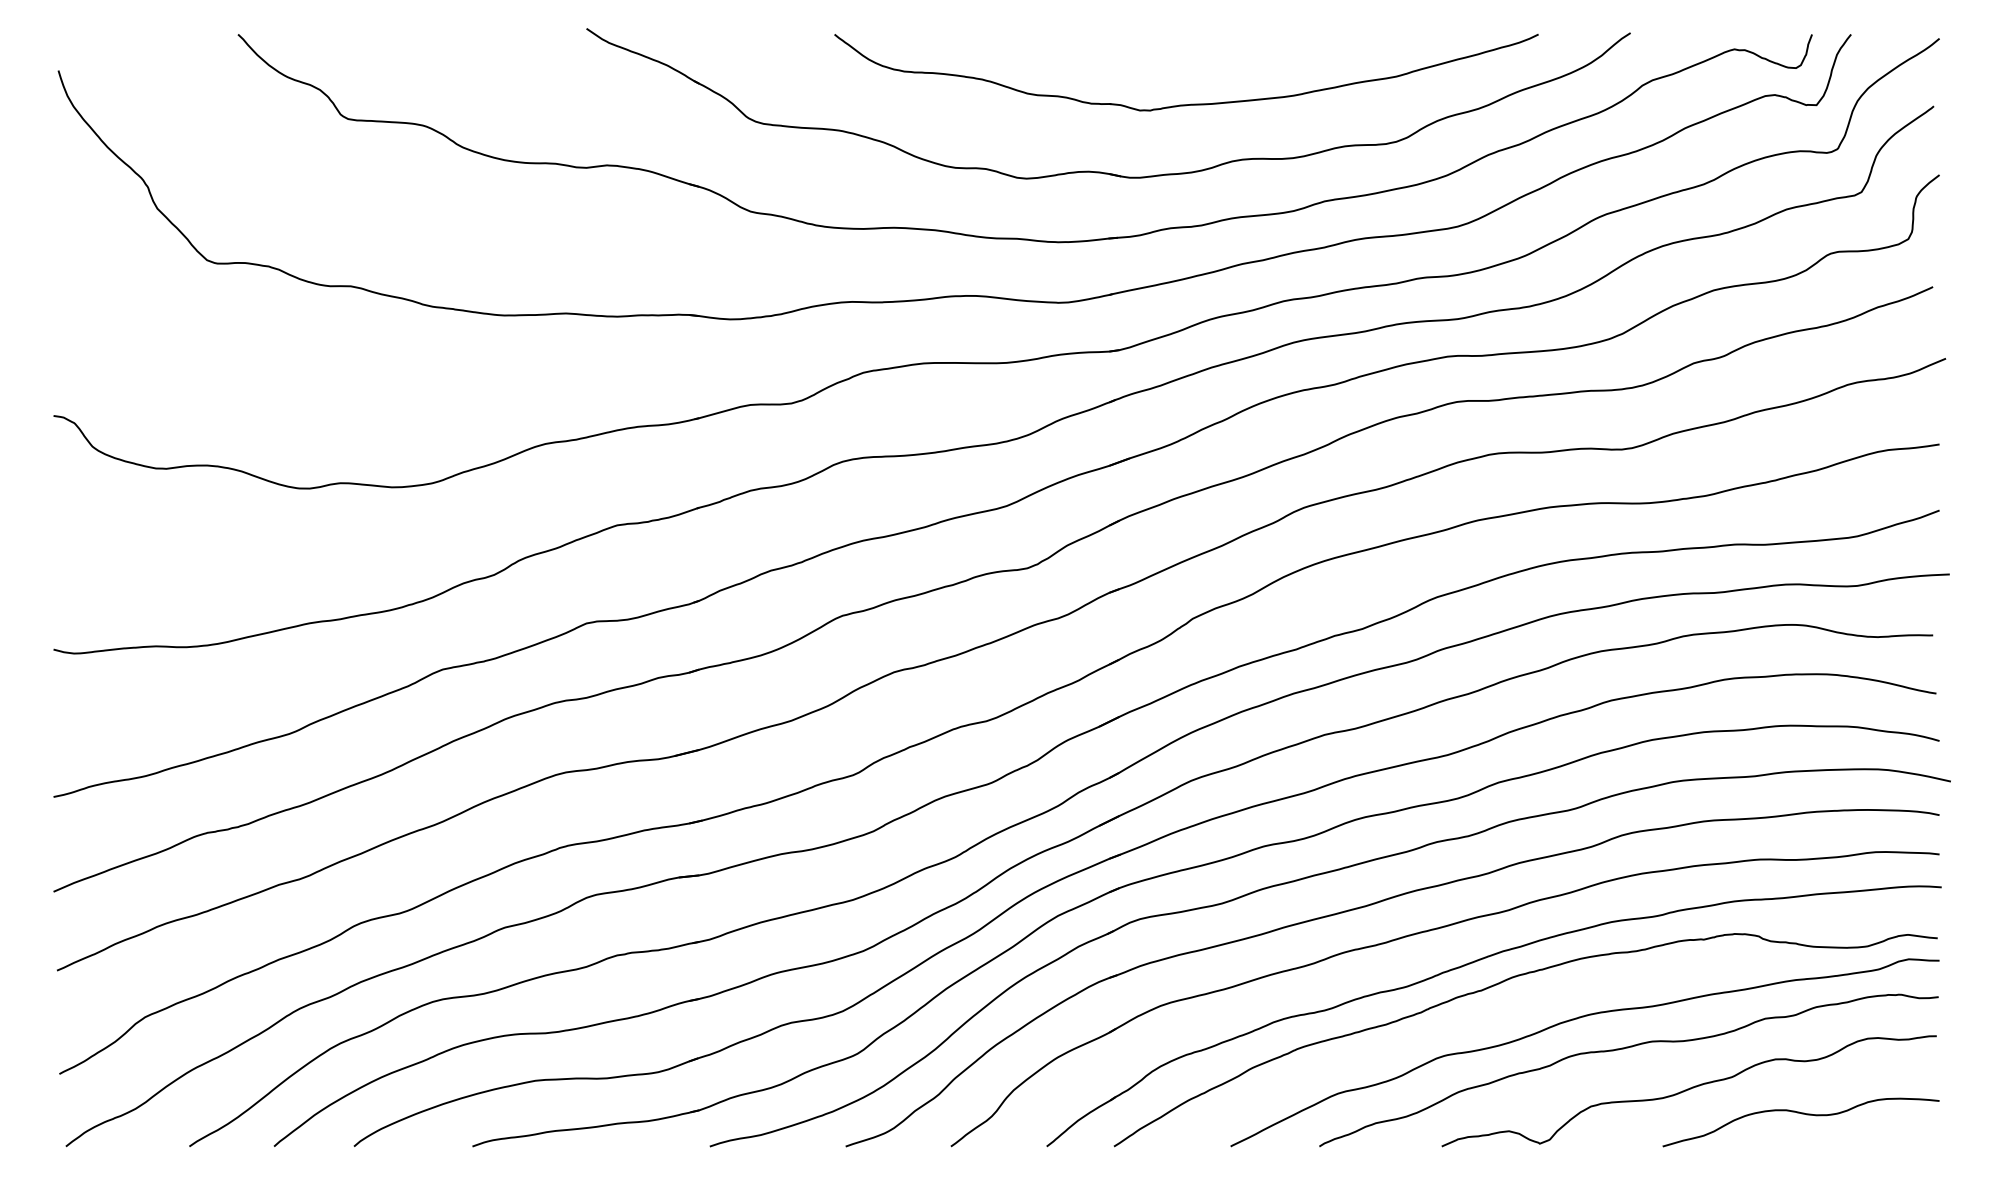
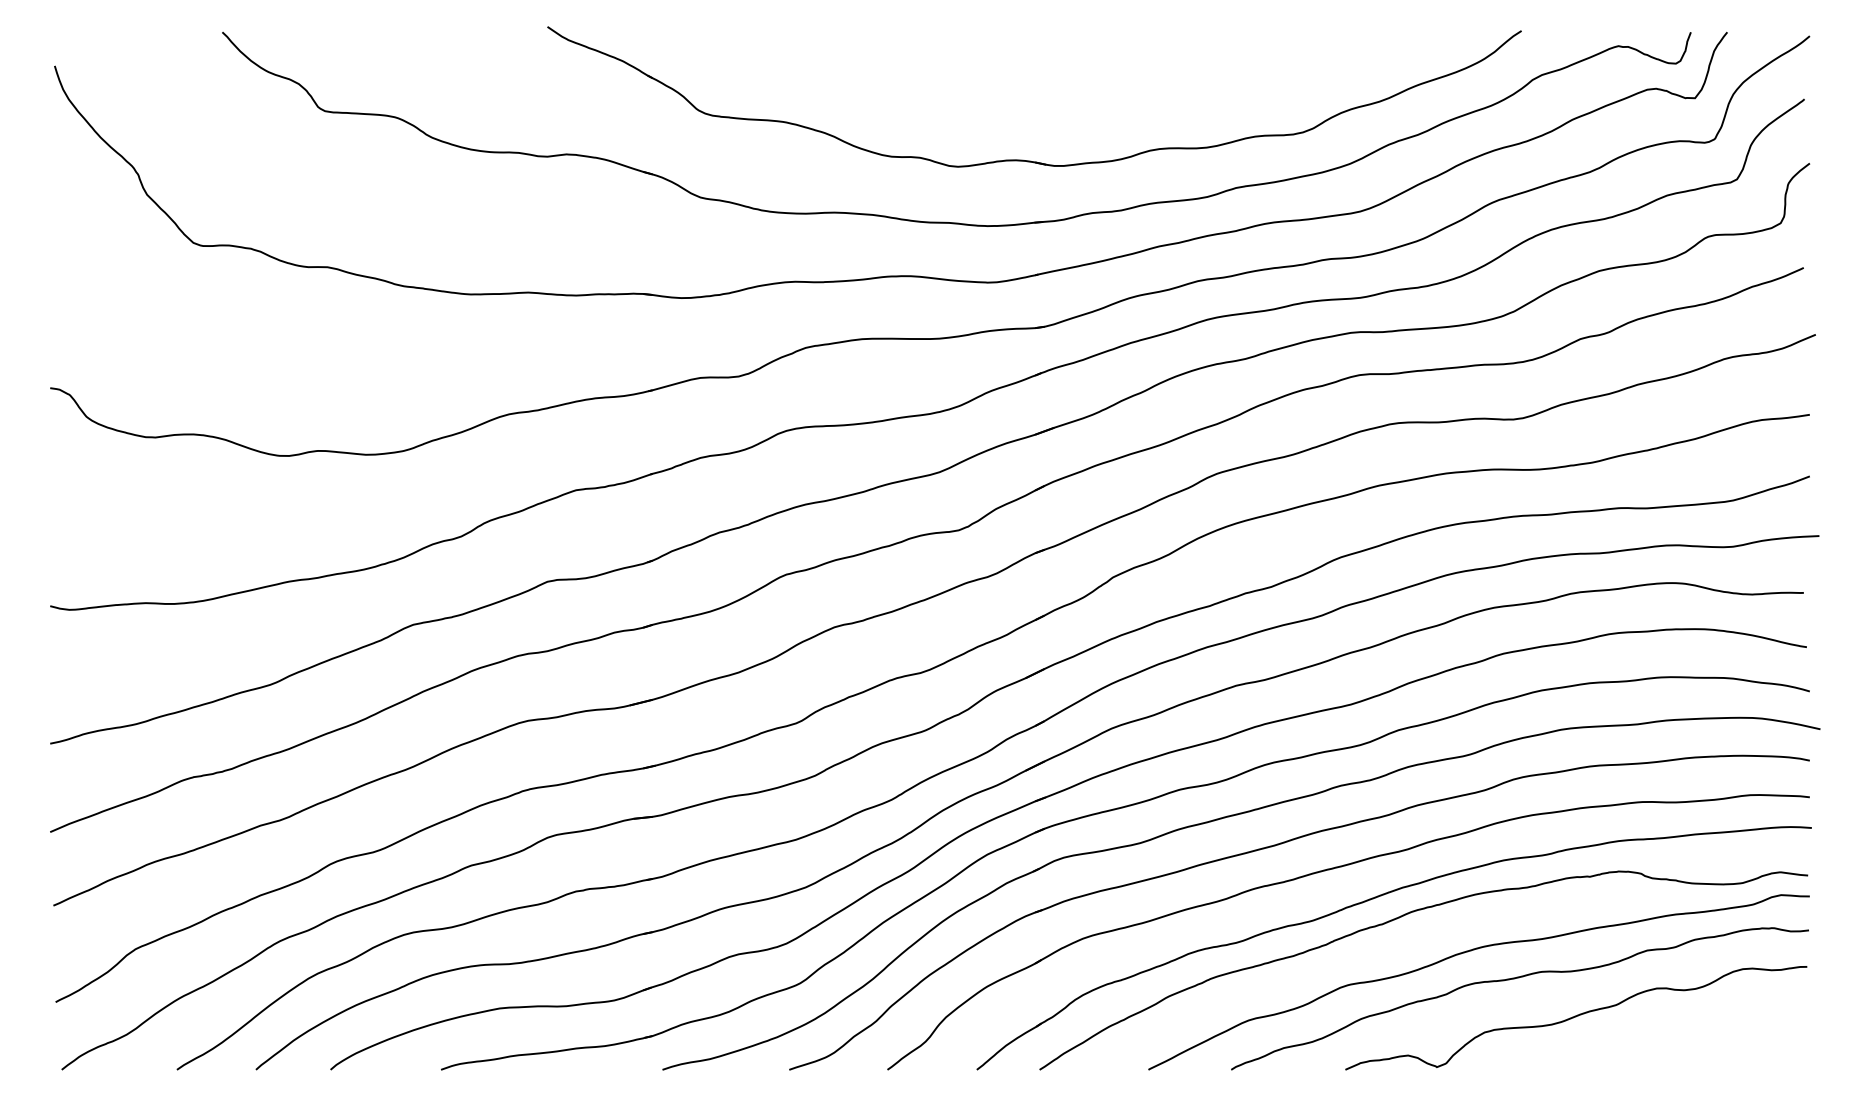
part: (1191, 103) -> (1111, 96), removed
curve: (1801, 1114) -> (1681, 1039), removed

